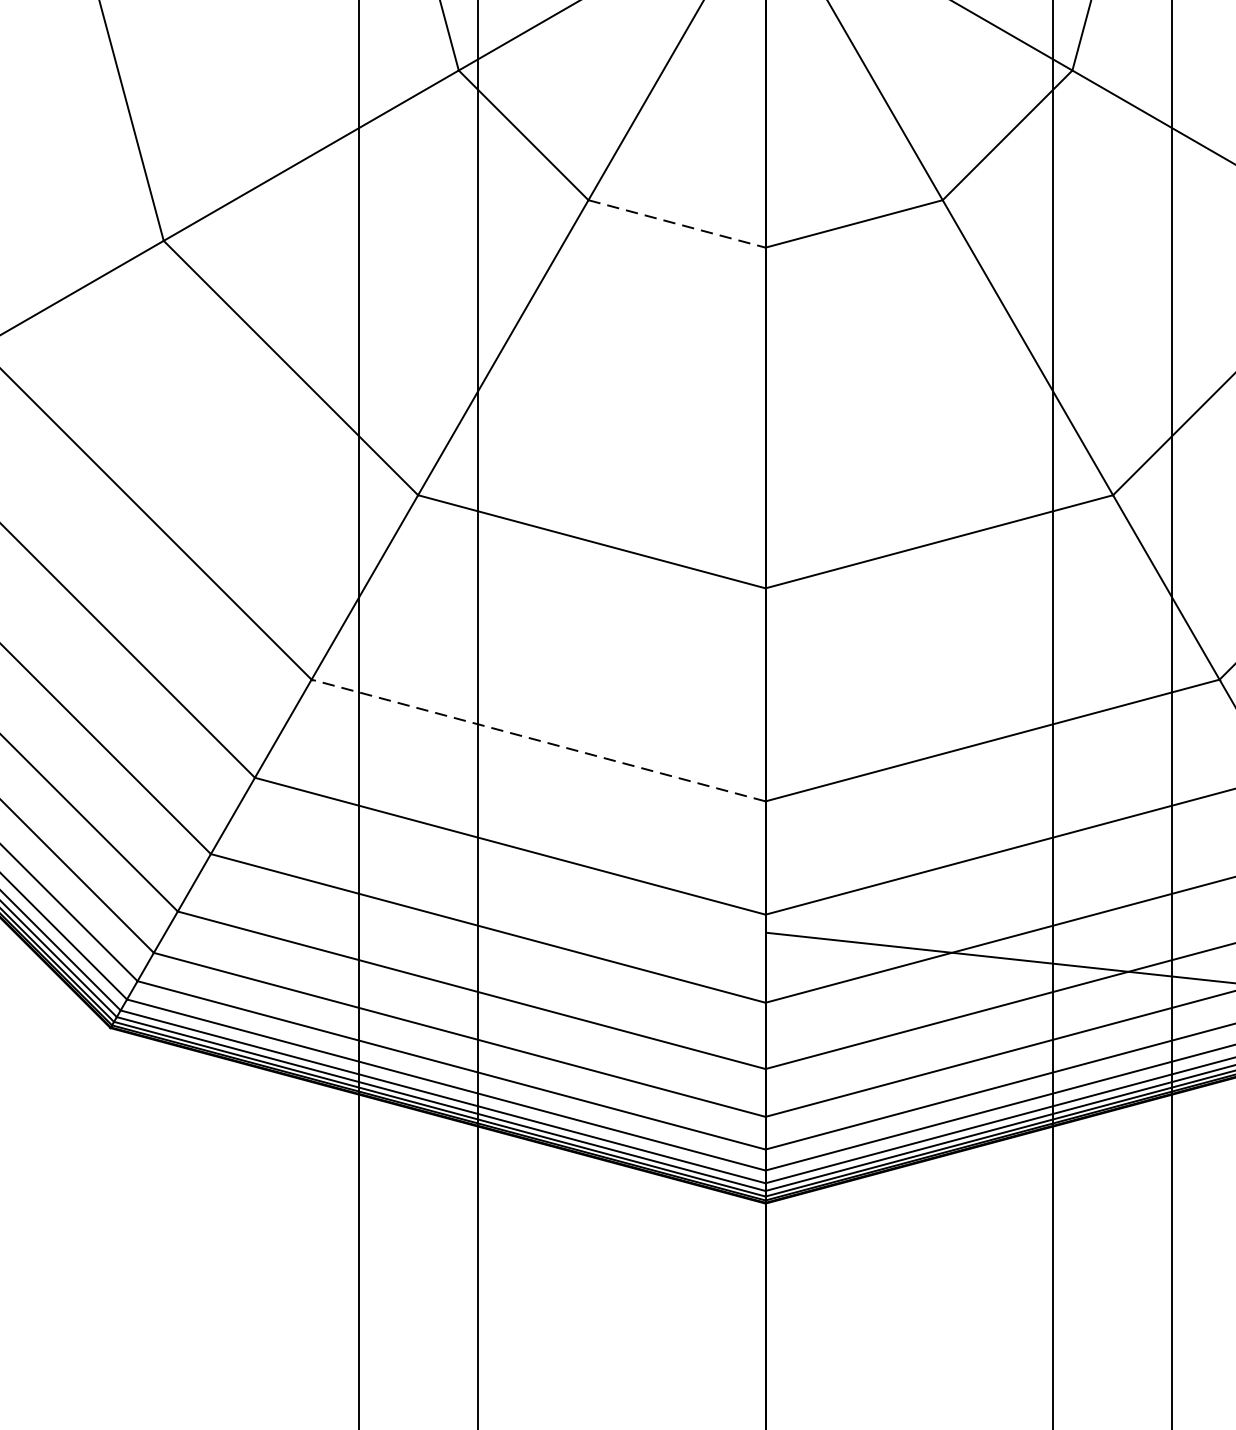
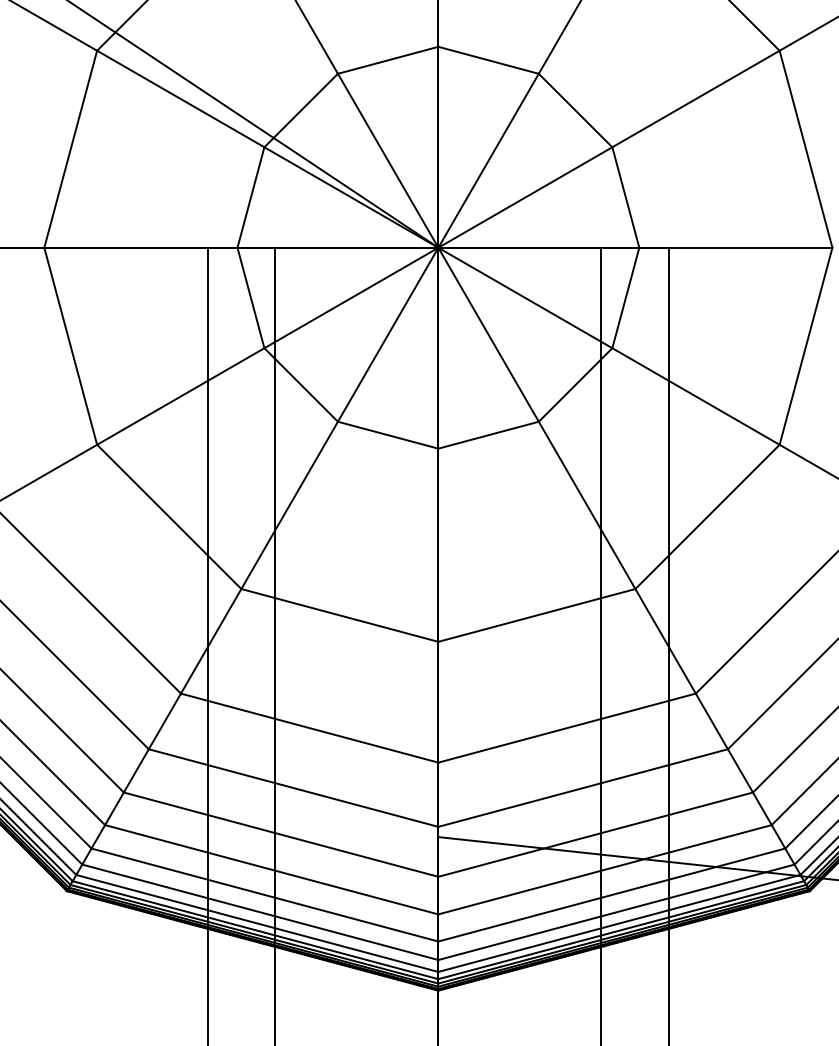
line: (677, 224) -> (388, 435), dashed -> solid
line: (538, 739) -> (309, 727), dashed -> solid

